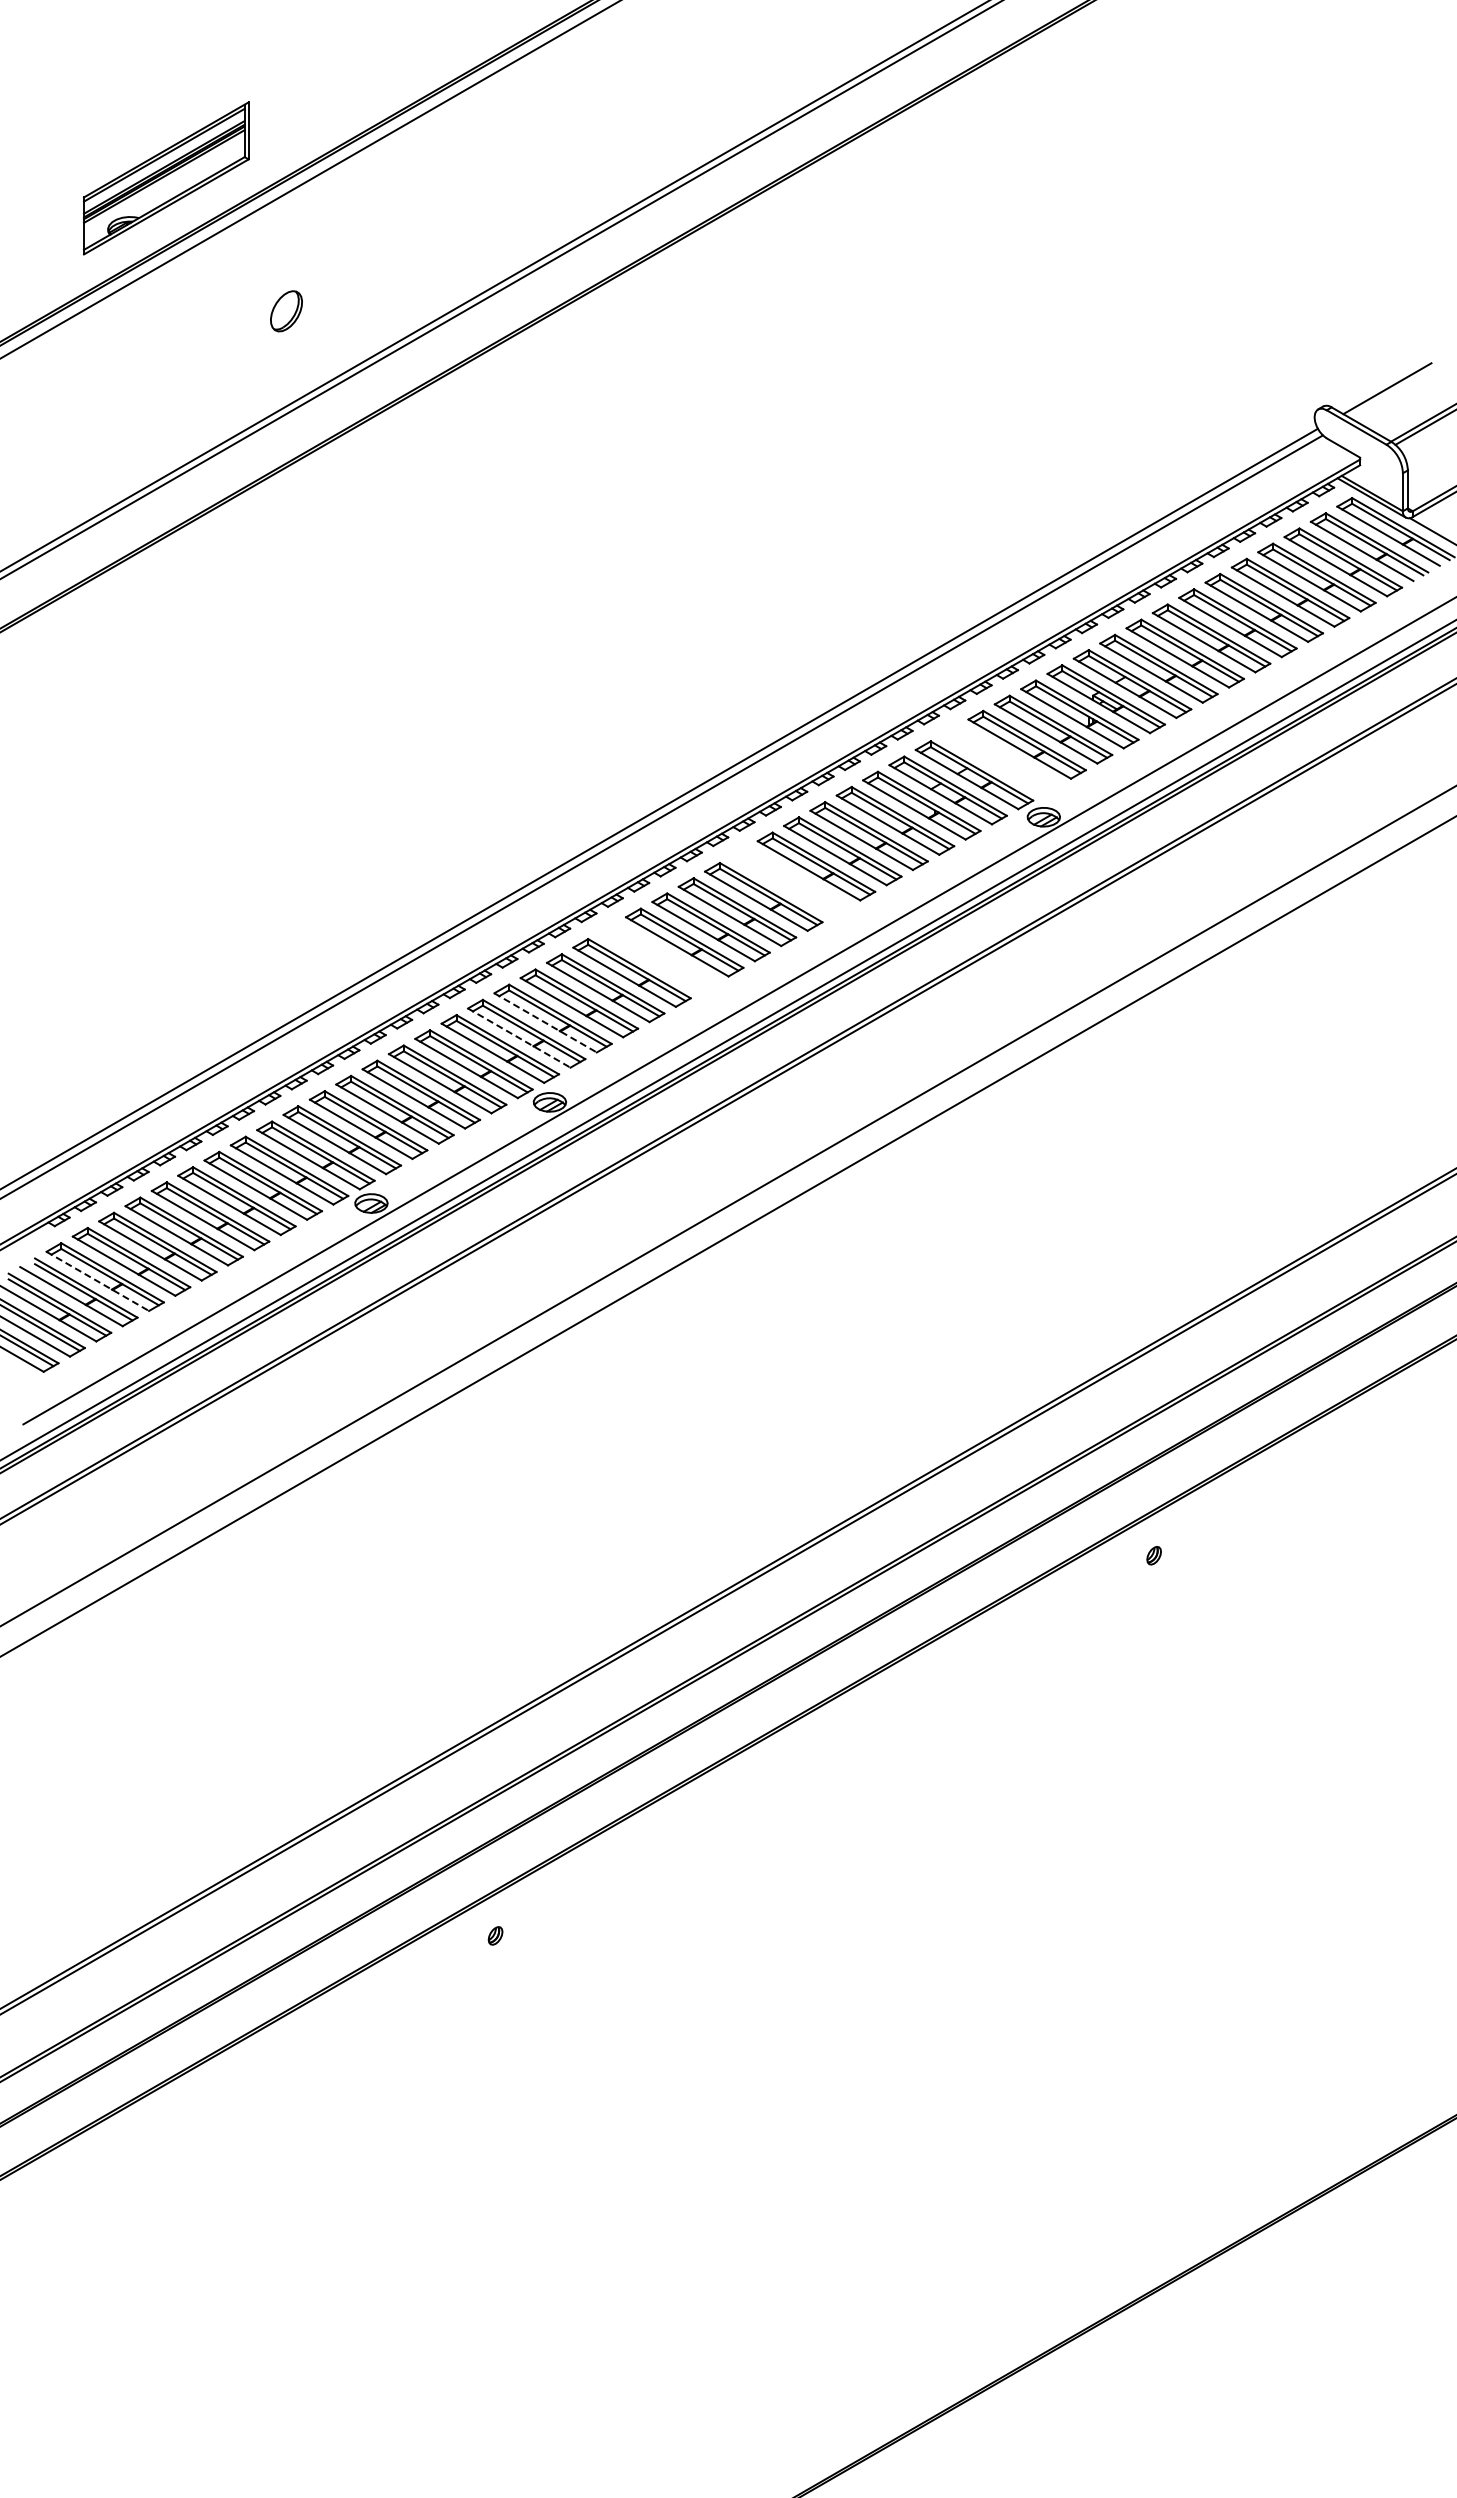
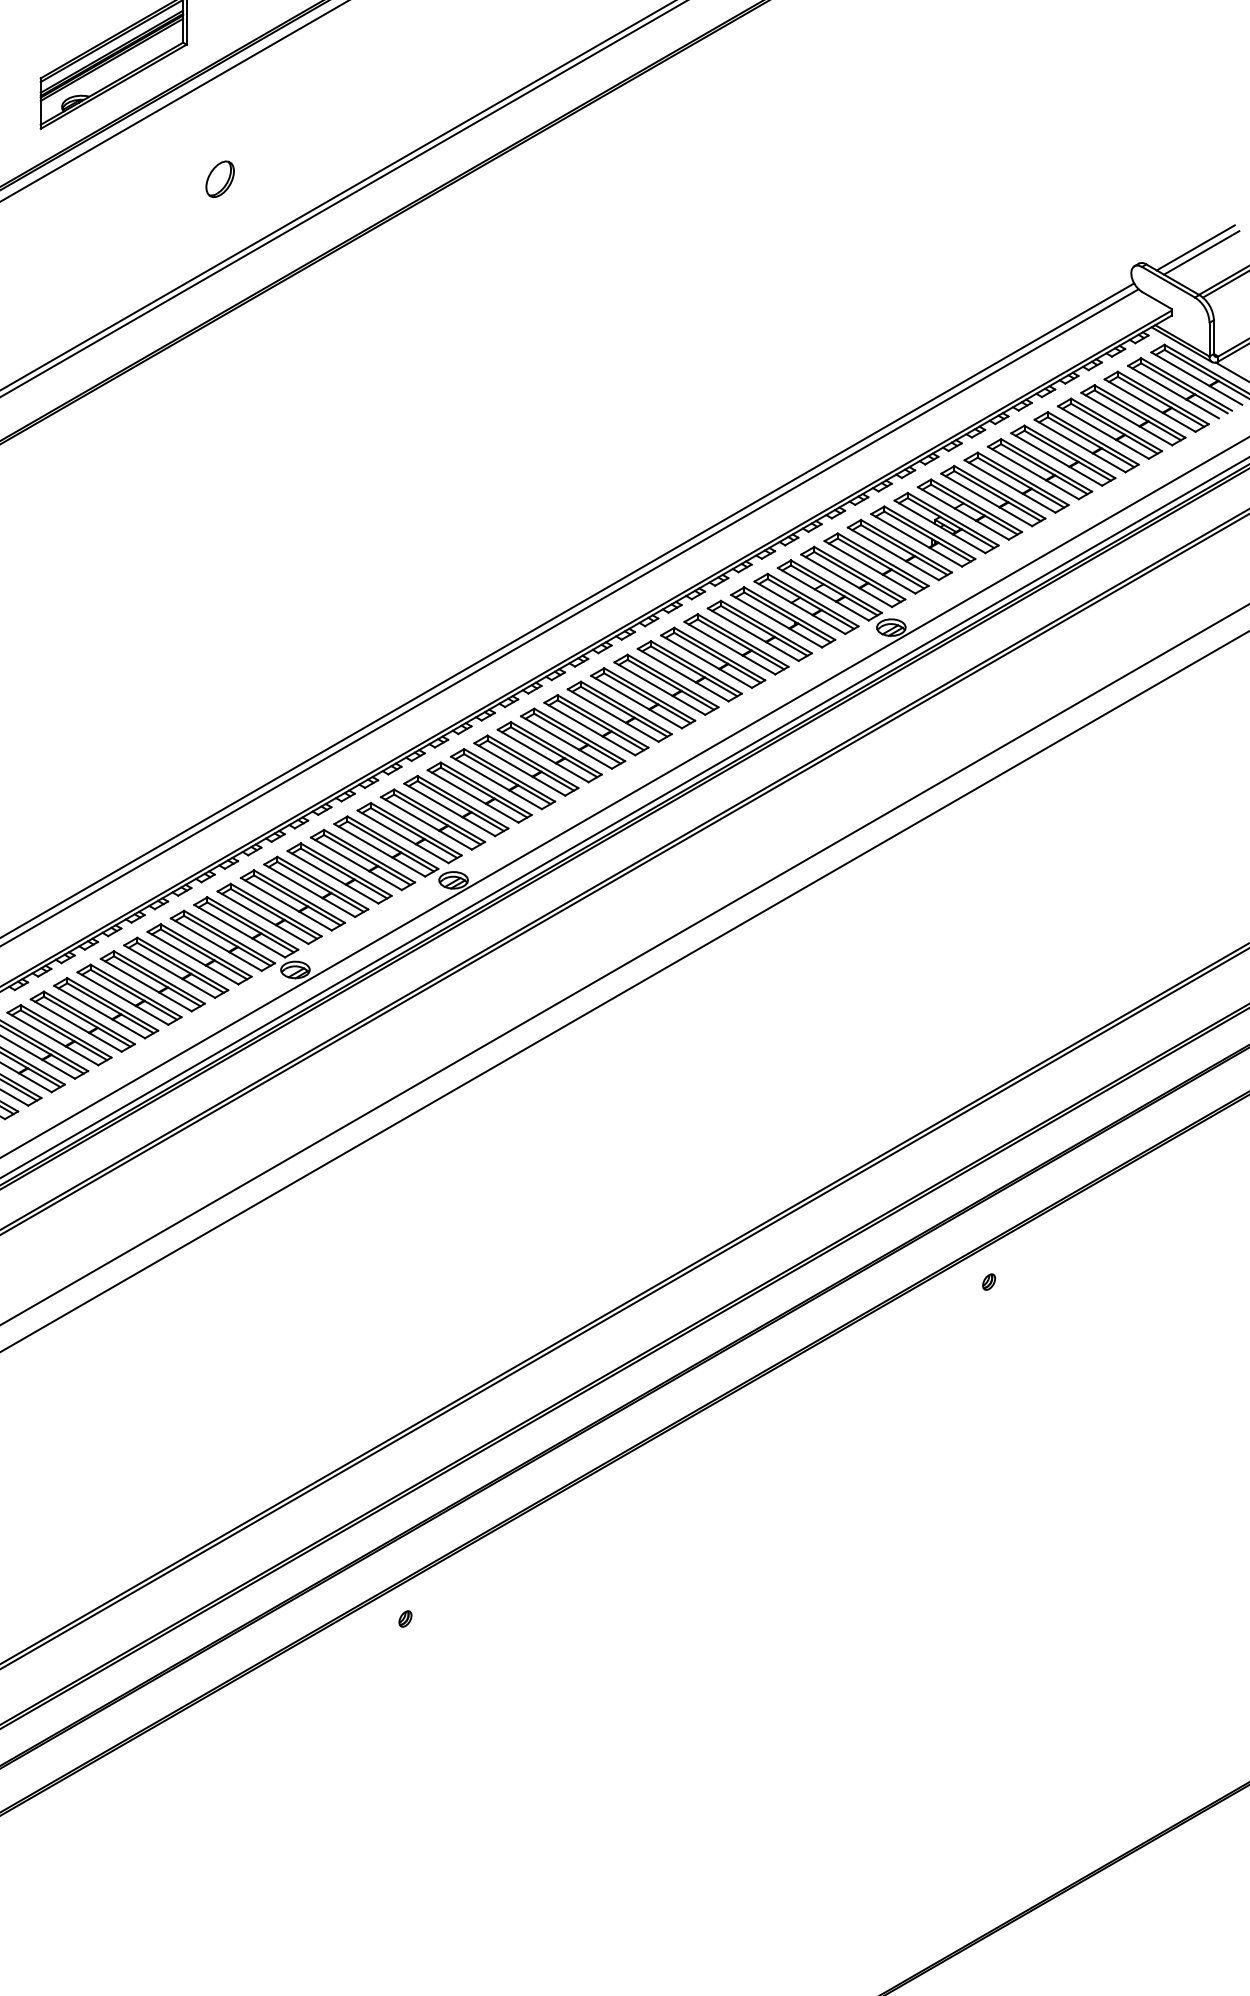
line: (1393, 393) -> (1201, 252), added
part: (1000, 760) -> (852, 577), added
part: (789, 881) -> (665, 684), added
part: (658, 957) -> (549, 751), added
line: (546, 1023) -> (450, 810), dashed -> solid
line: (519, 1038) -> (426, 823), dashed -> solid
line: (98, 1281) -> (53, 1039), dashed -> solid

